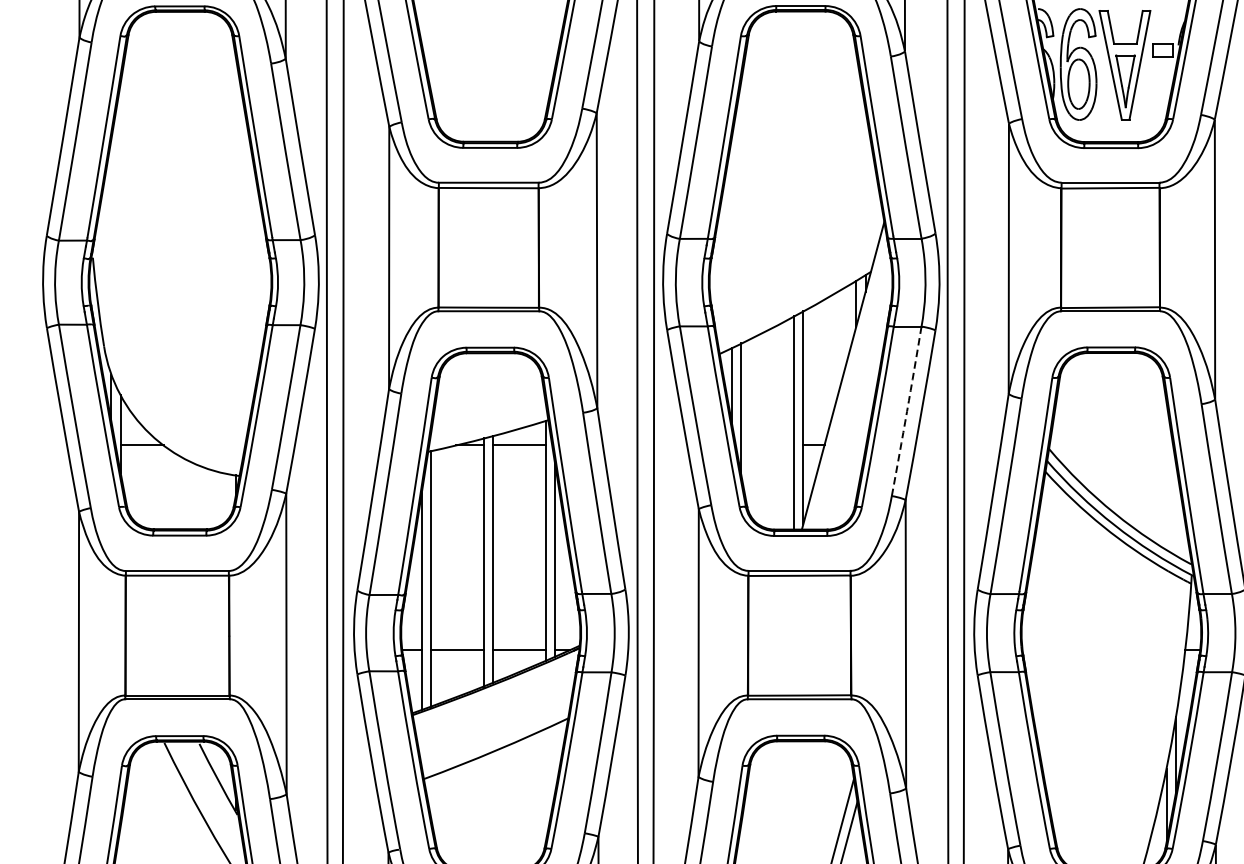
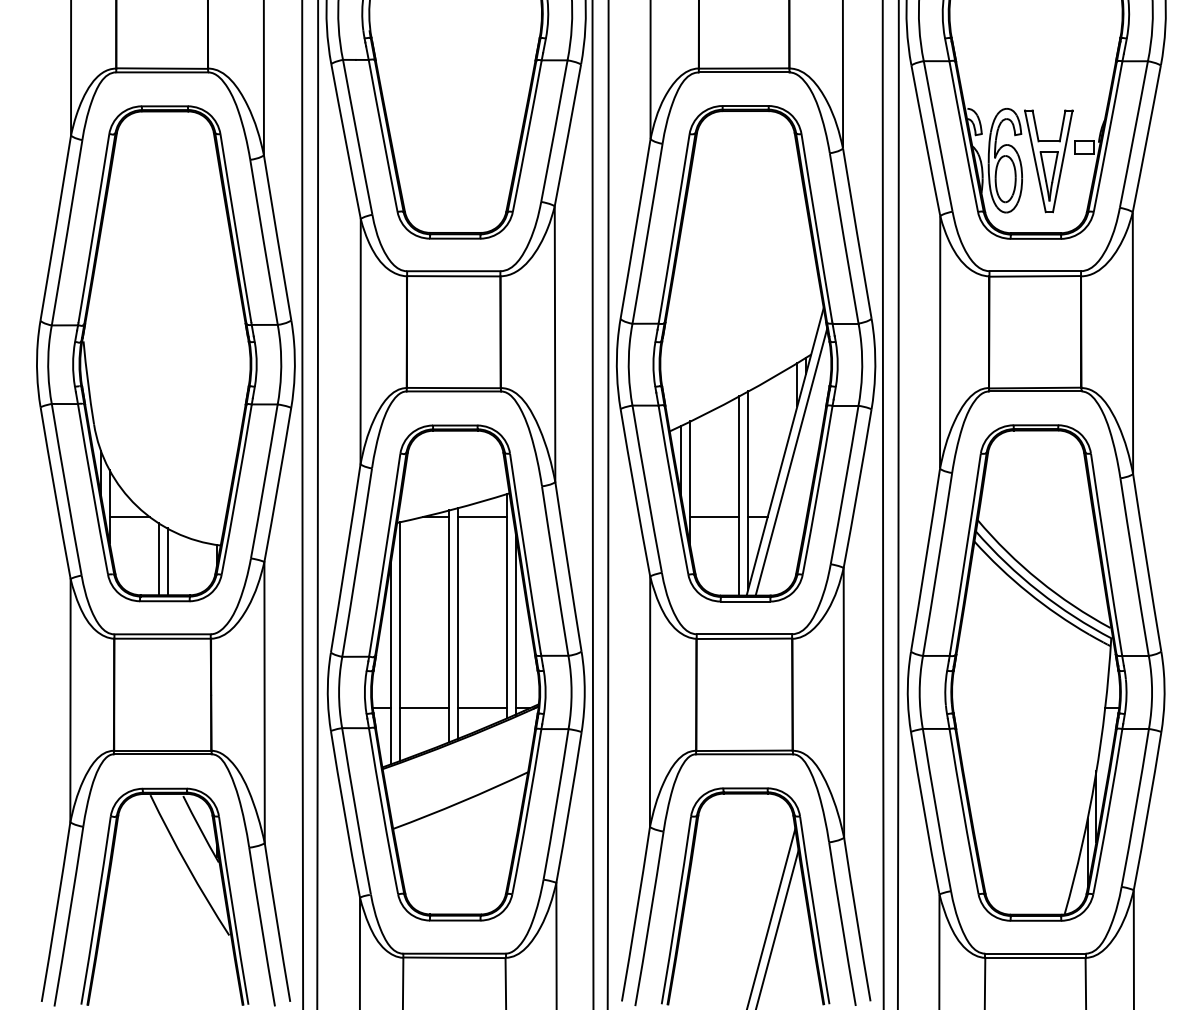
line: (849, 386) -> (791, 461), added
arc: (906, 411) -> (844, 485), dashed -> solid
line: (767, 444) -> (714, 516), added
line: (173, 489) -> (158, 558), added
line: (182, 493) -> (167, 561), added

